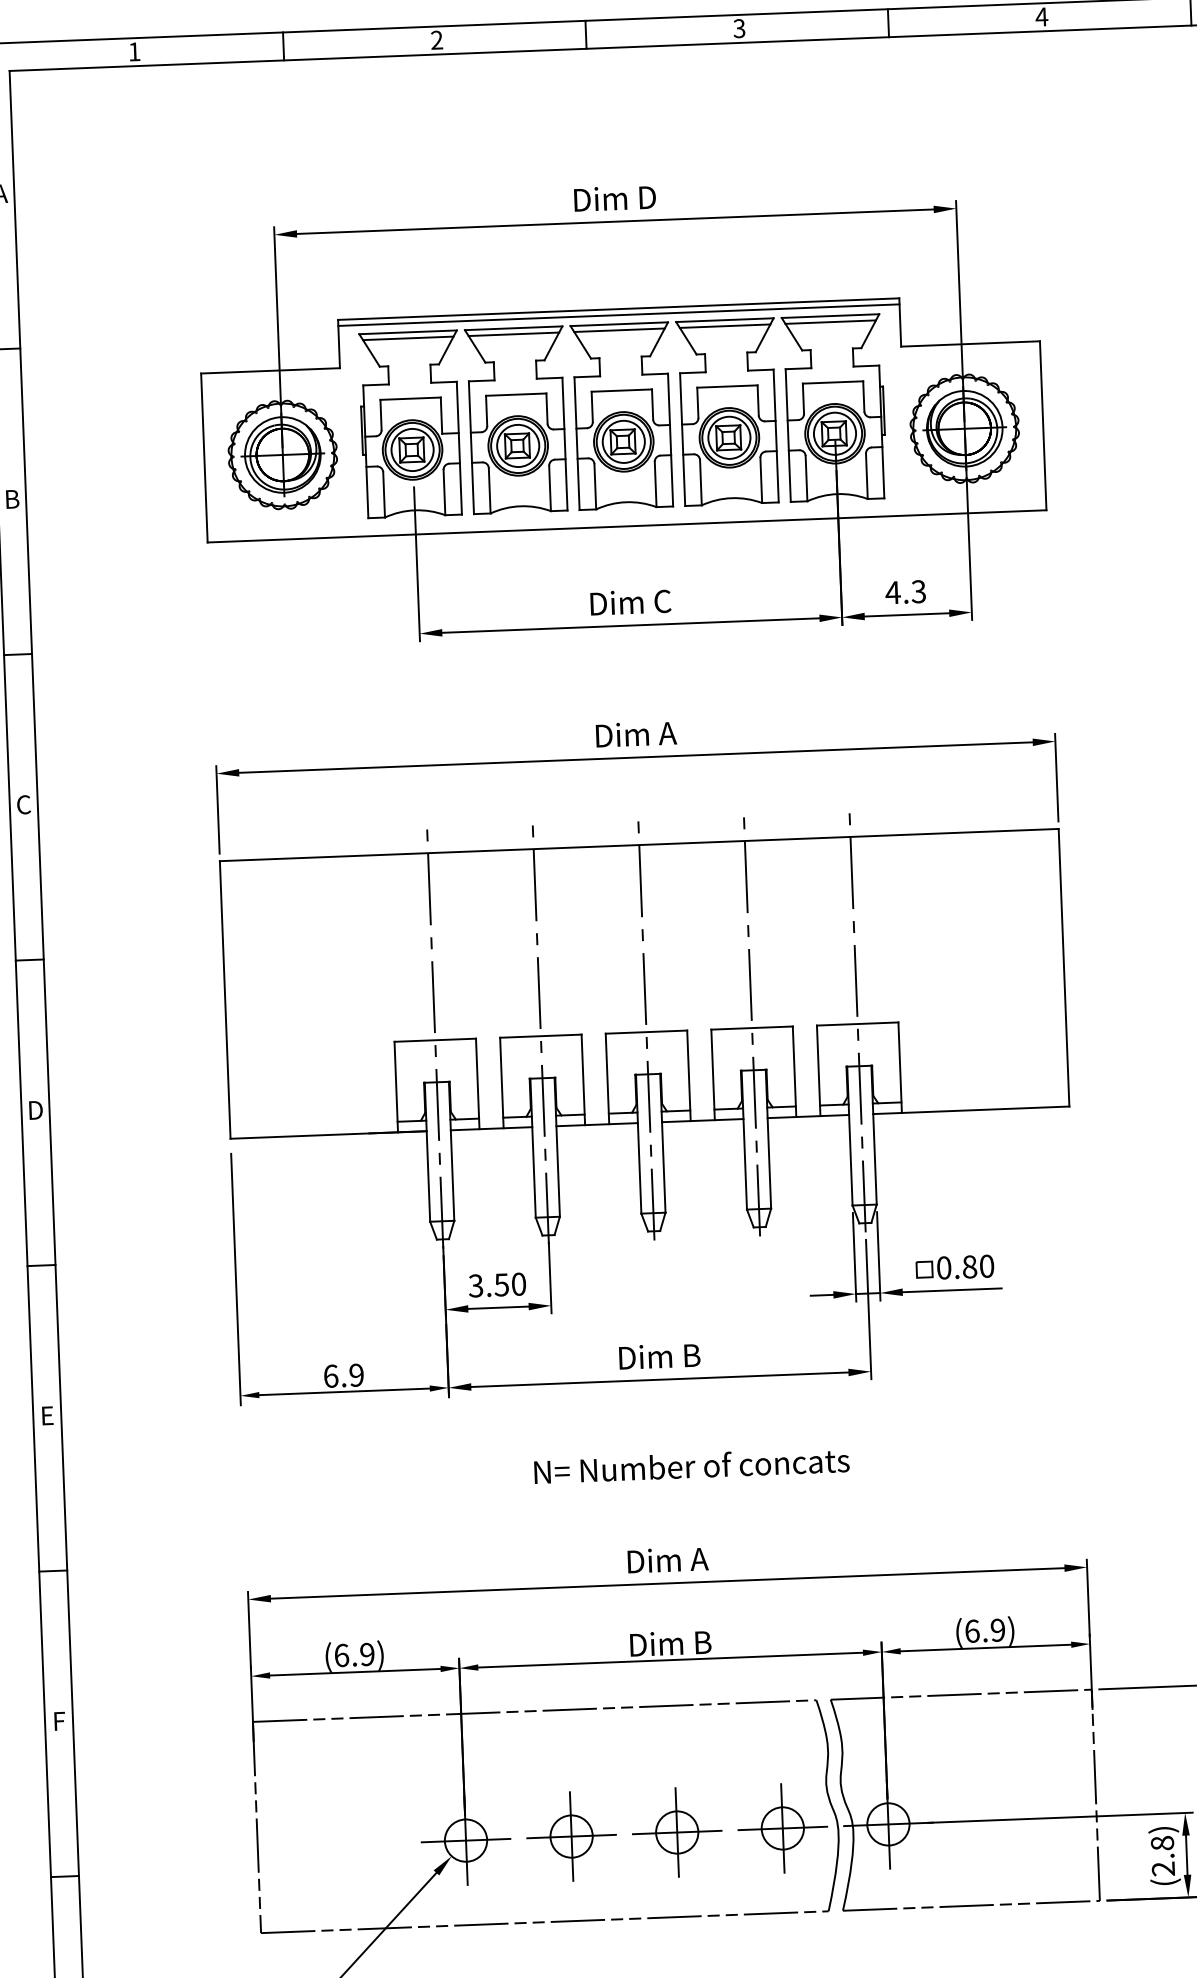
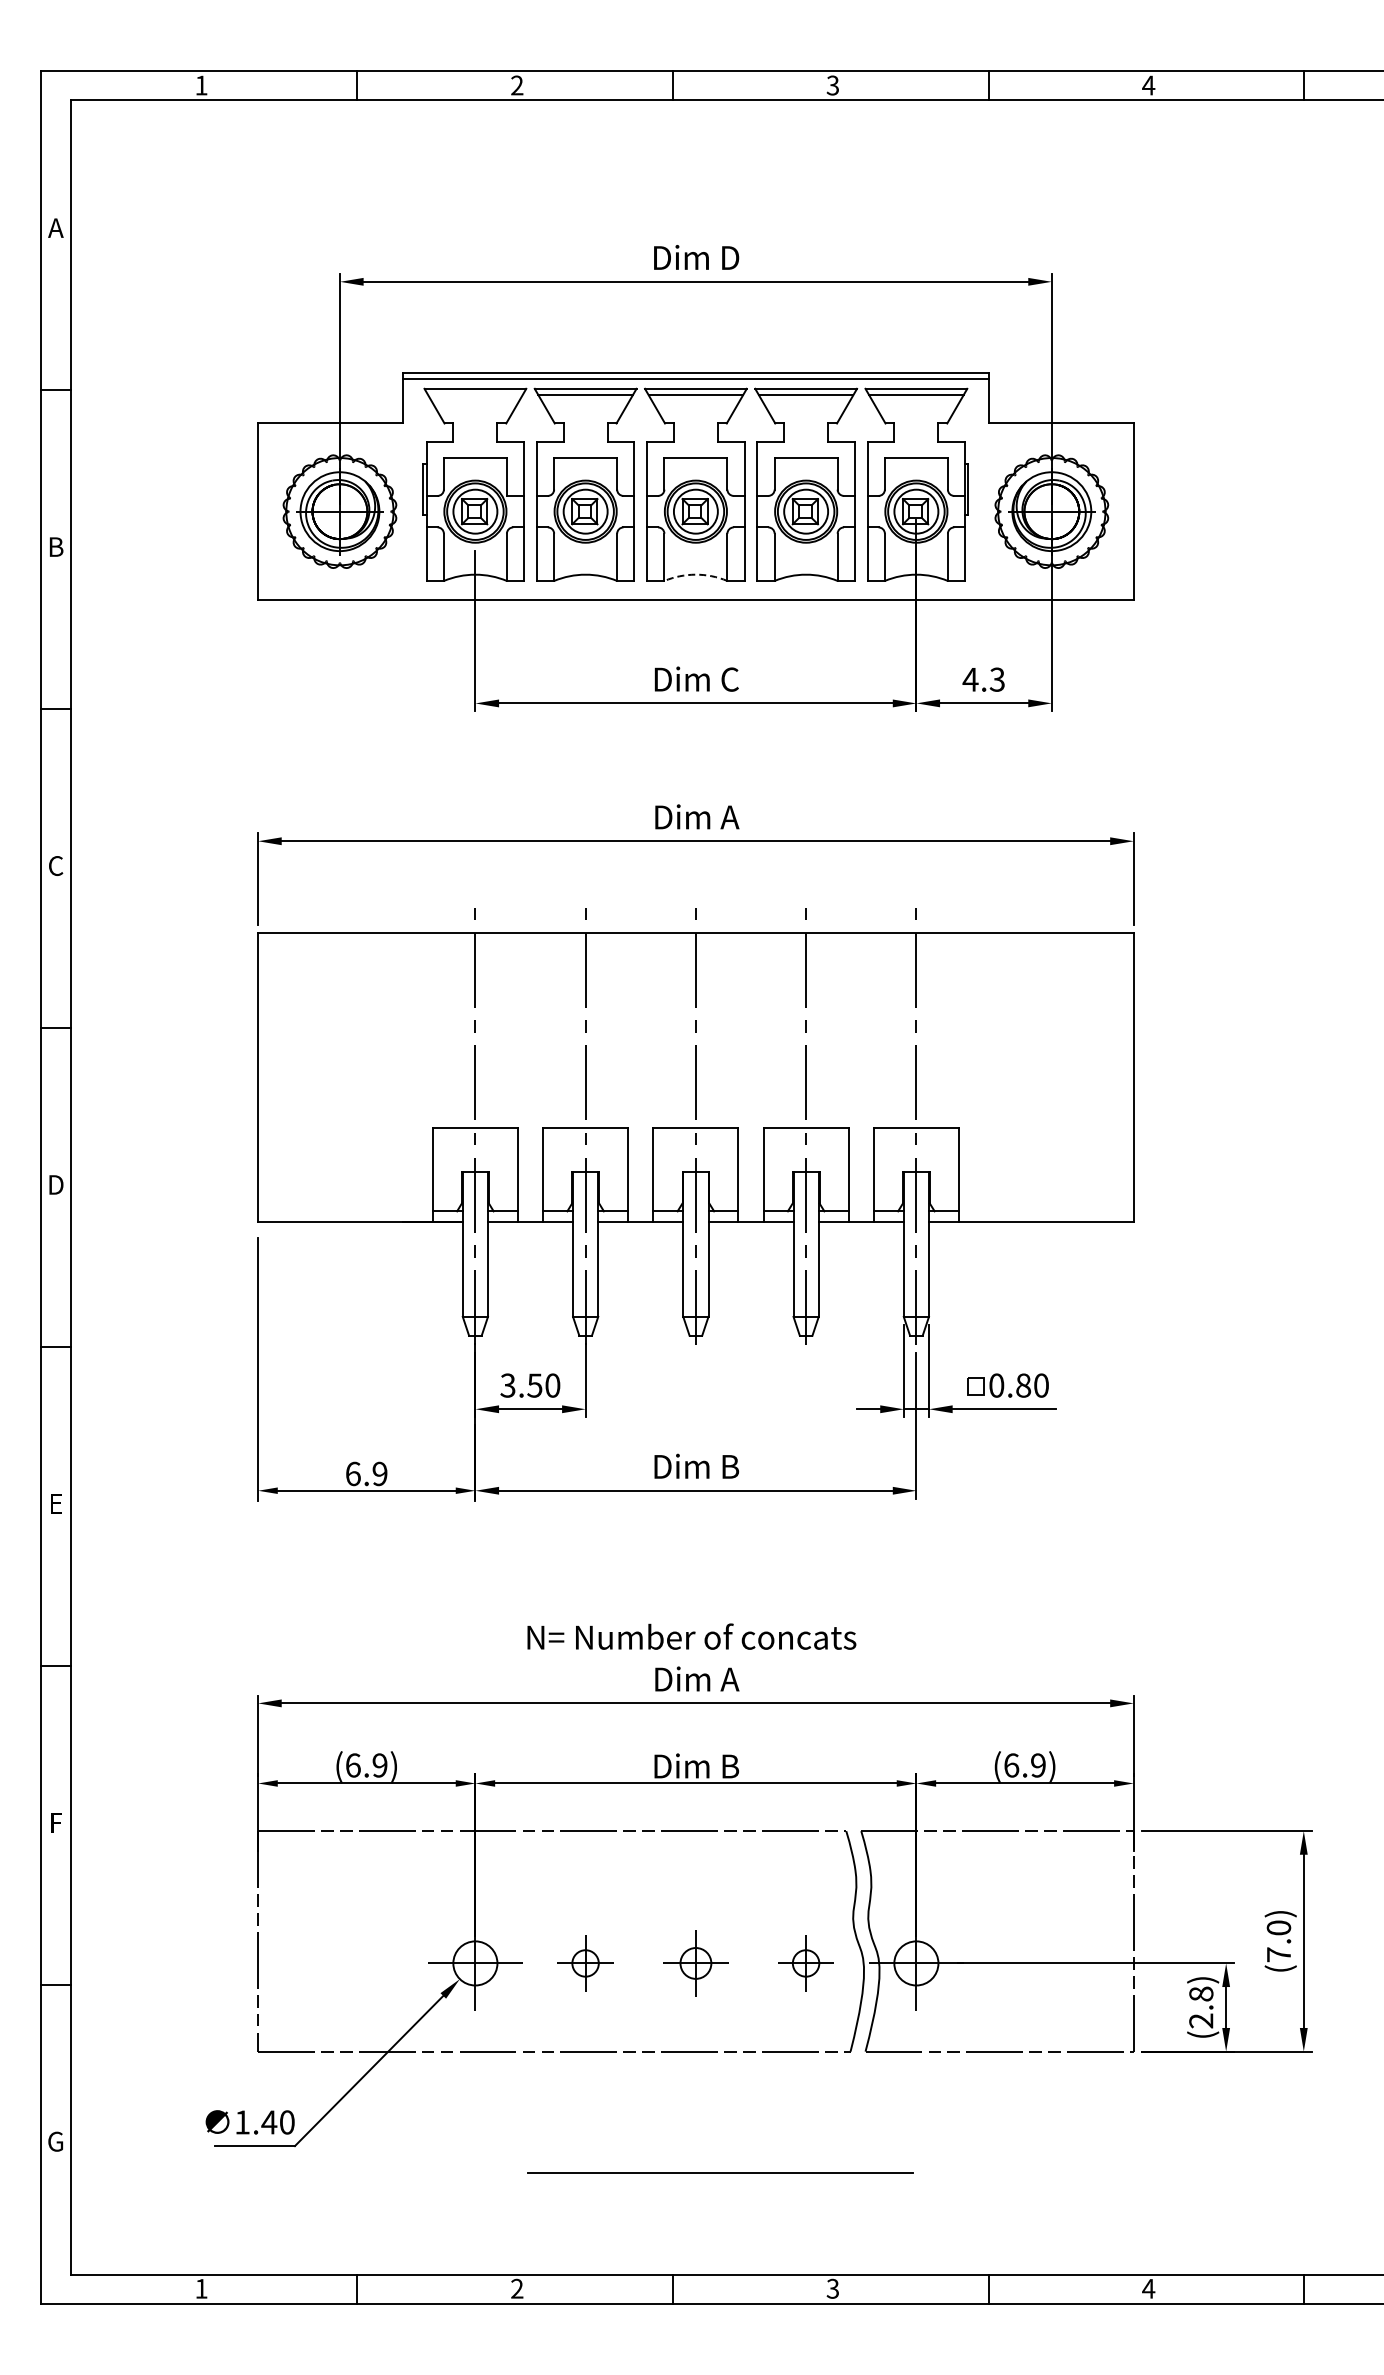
line: (408, 338) -> (475, 395), removed
arc: (625, 502) -> (695, 574), solid -> dashed
text: (691, 1465) -> (691, 1636), moved
part: (782, 1828) -> (805, 1963), size x0.6
part: (676, 1832) -> (695, 1963), size x0.7
part: (571, 1836) -> (585, 1963), size x0.6

